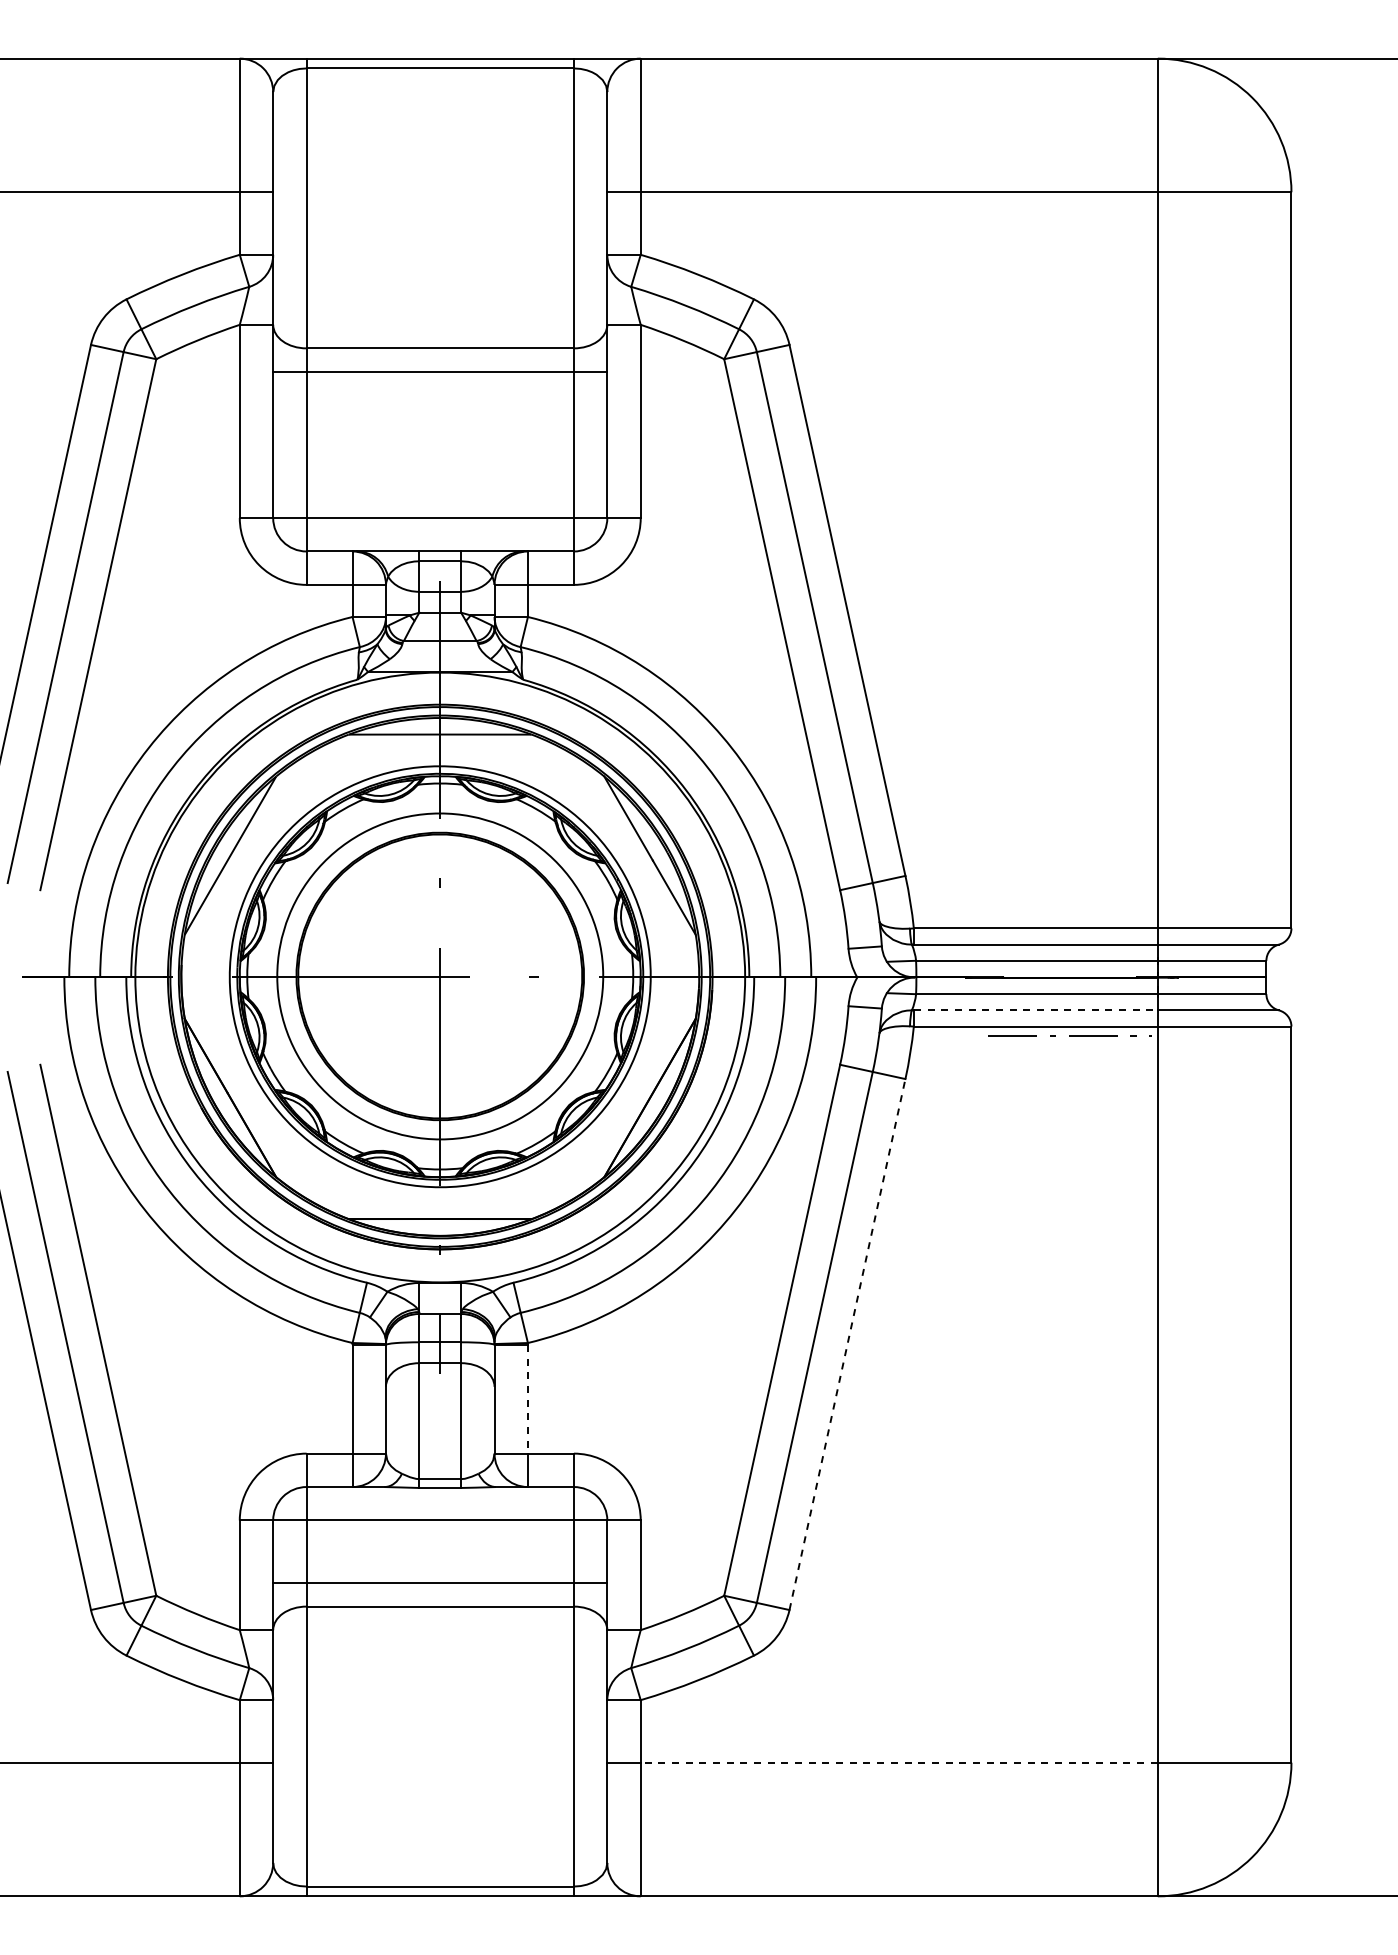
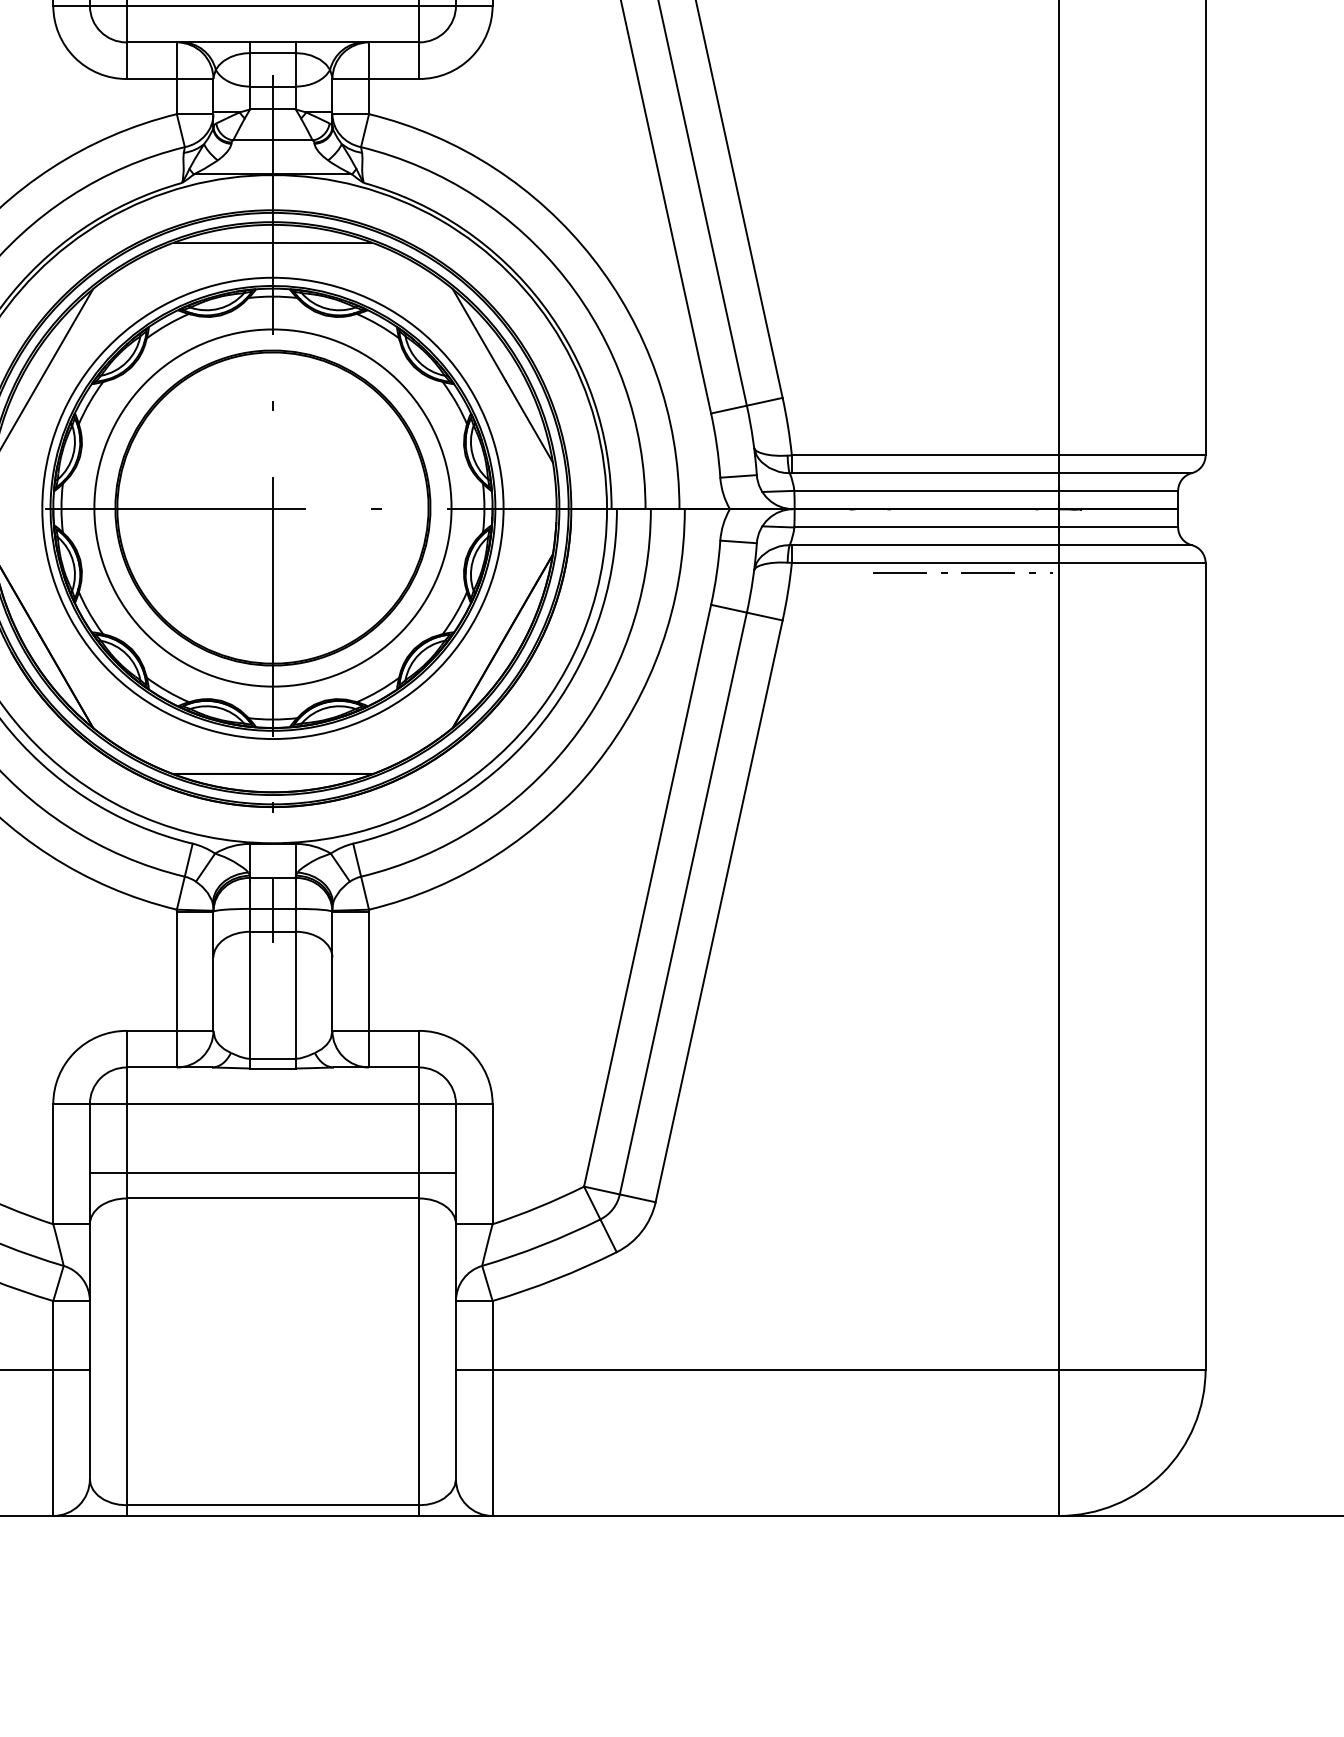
line: (1035, 1010) -> (925, 545), dashed -> solid
line: (847, 1344) -> (719, 911), dashed -> solid
line: (527, 1399) -> (368, 971), dashed -> solid
line: (899, 1762) -> (776, 1369), dashed -> solid

